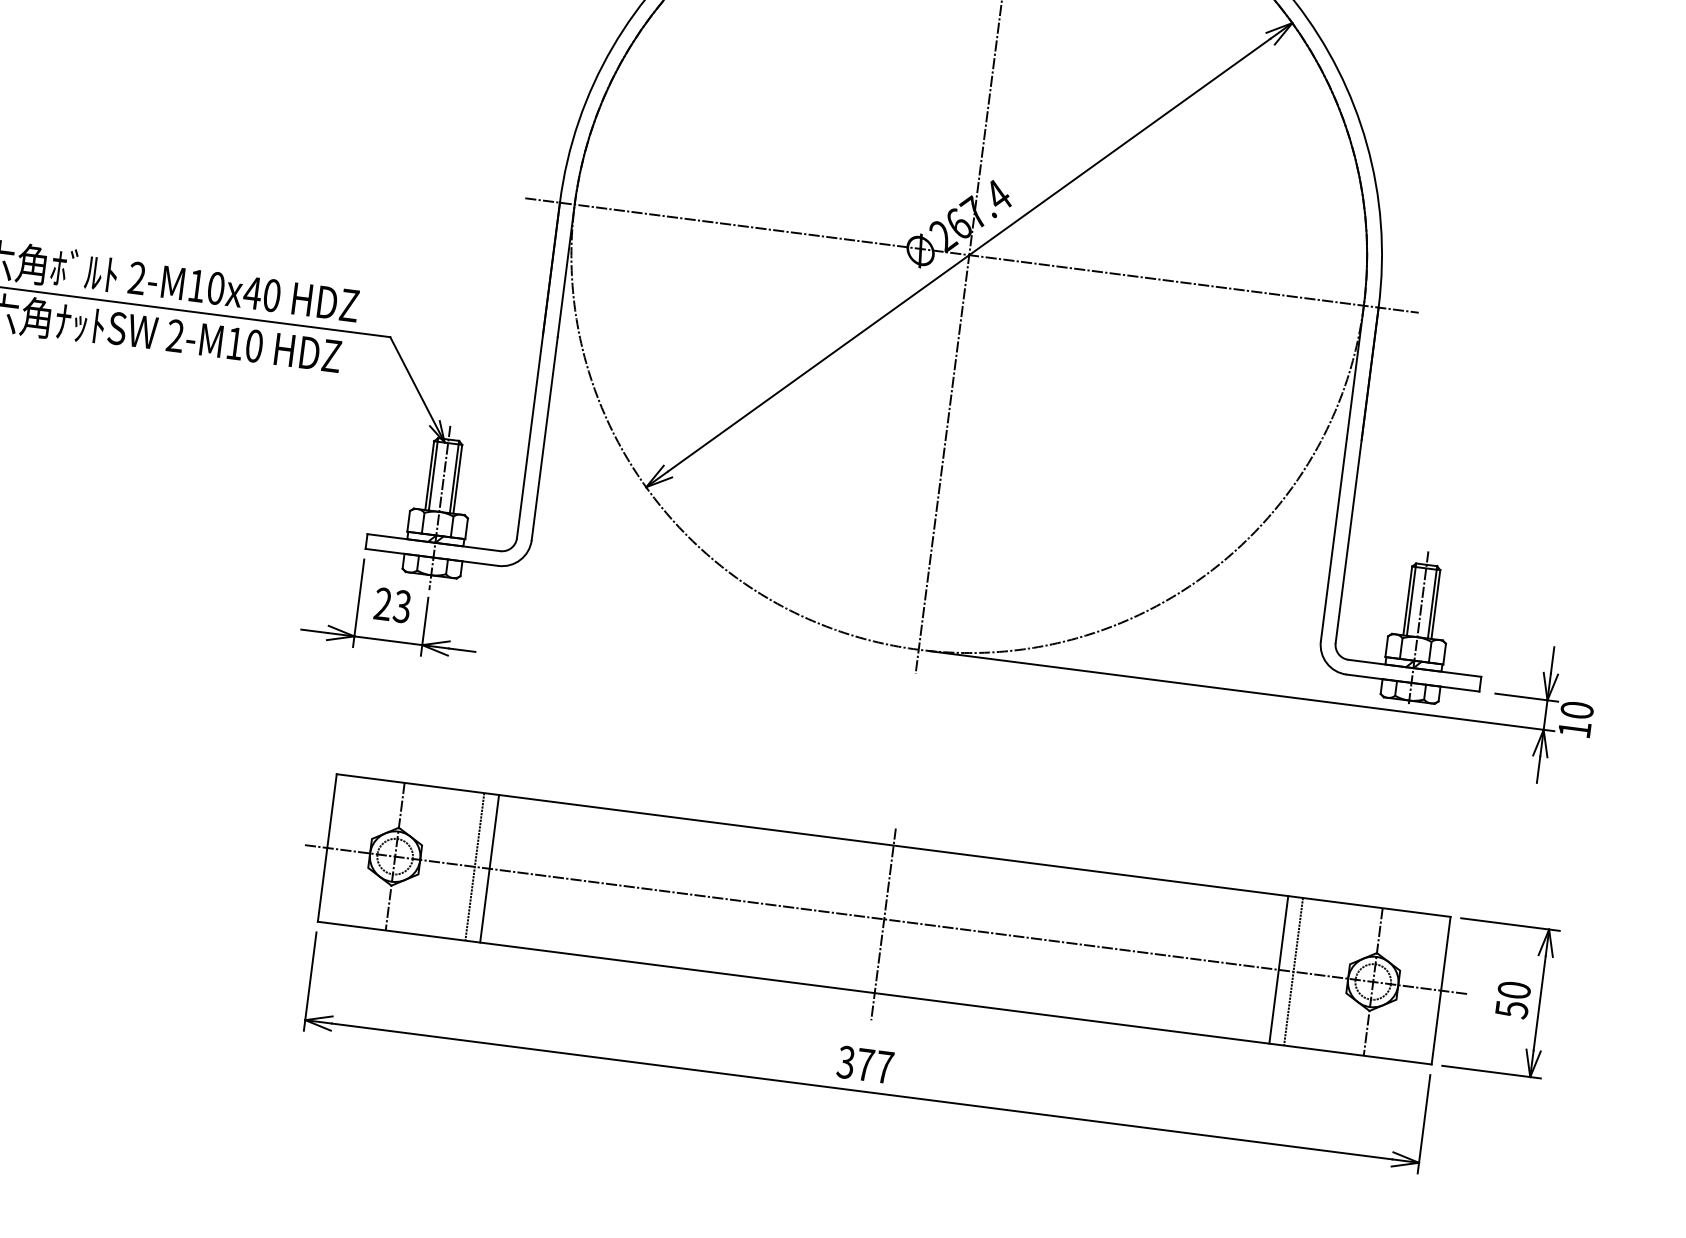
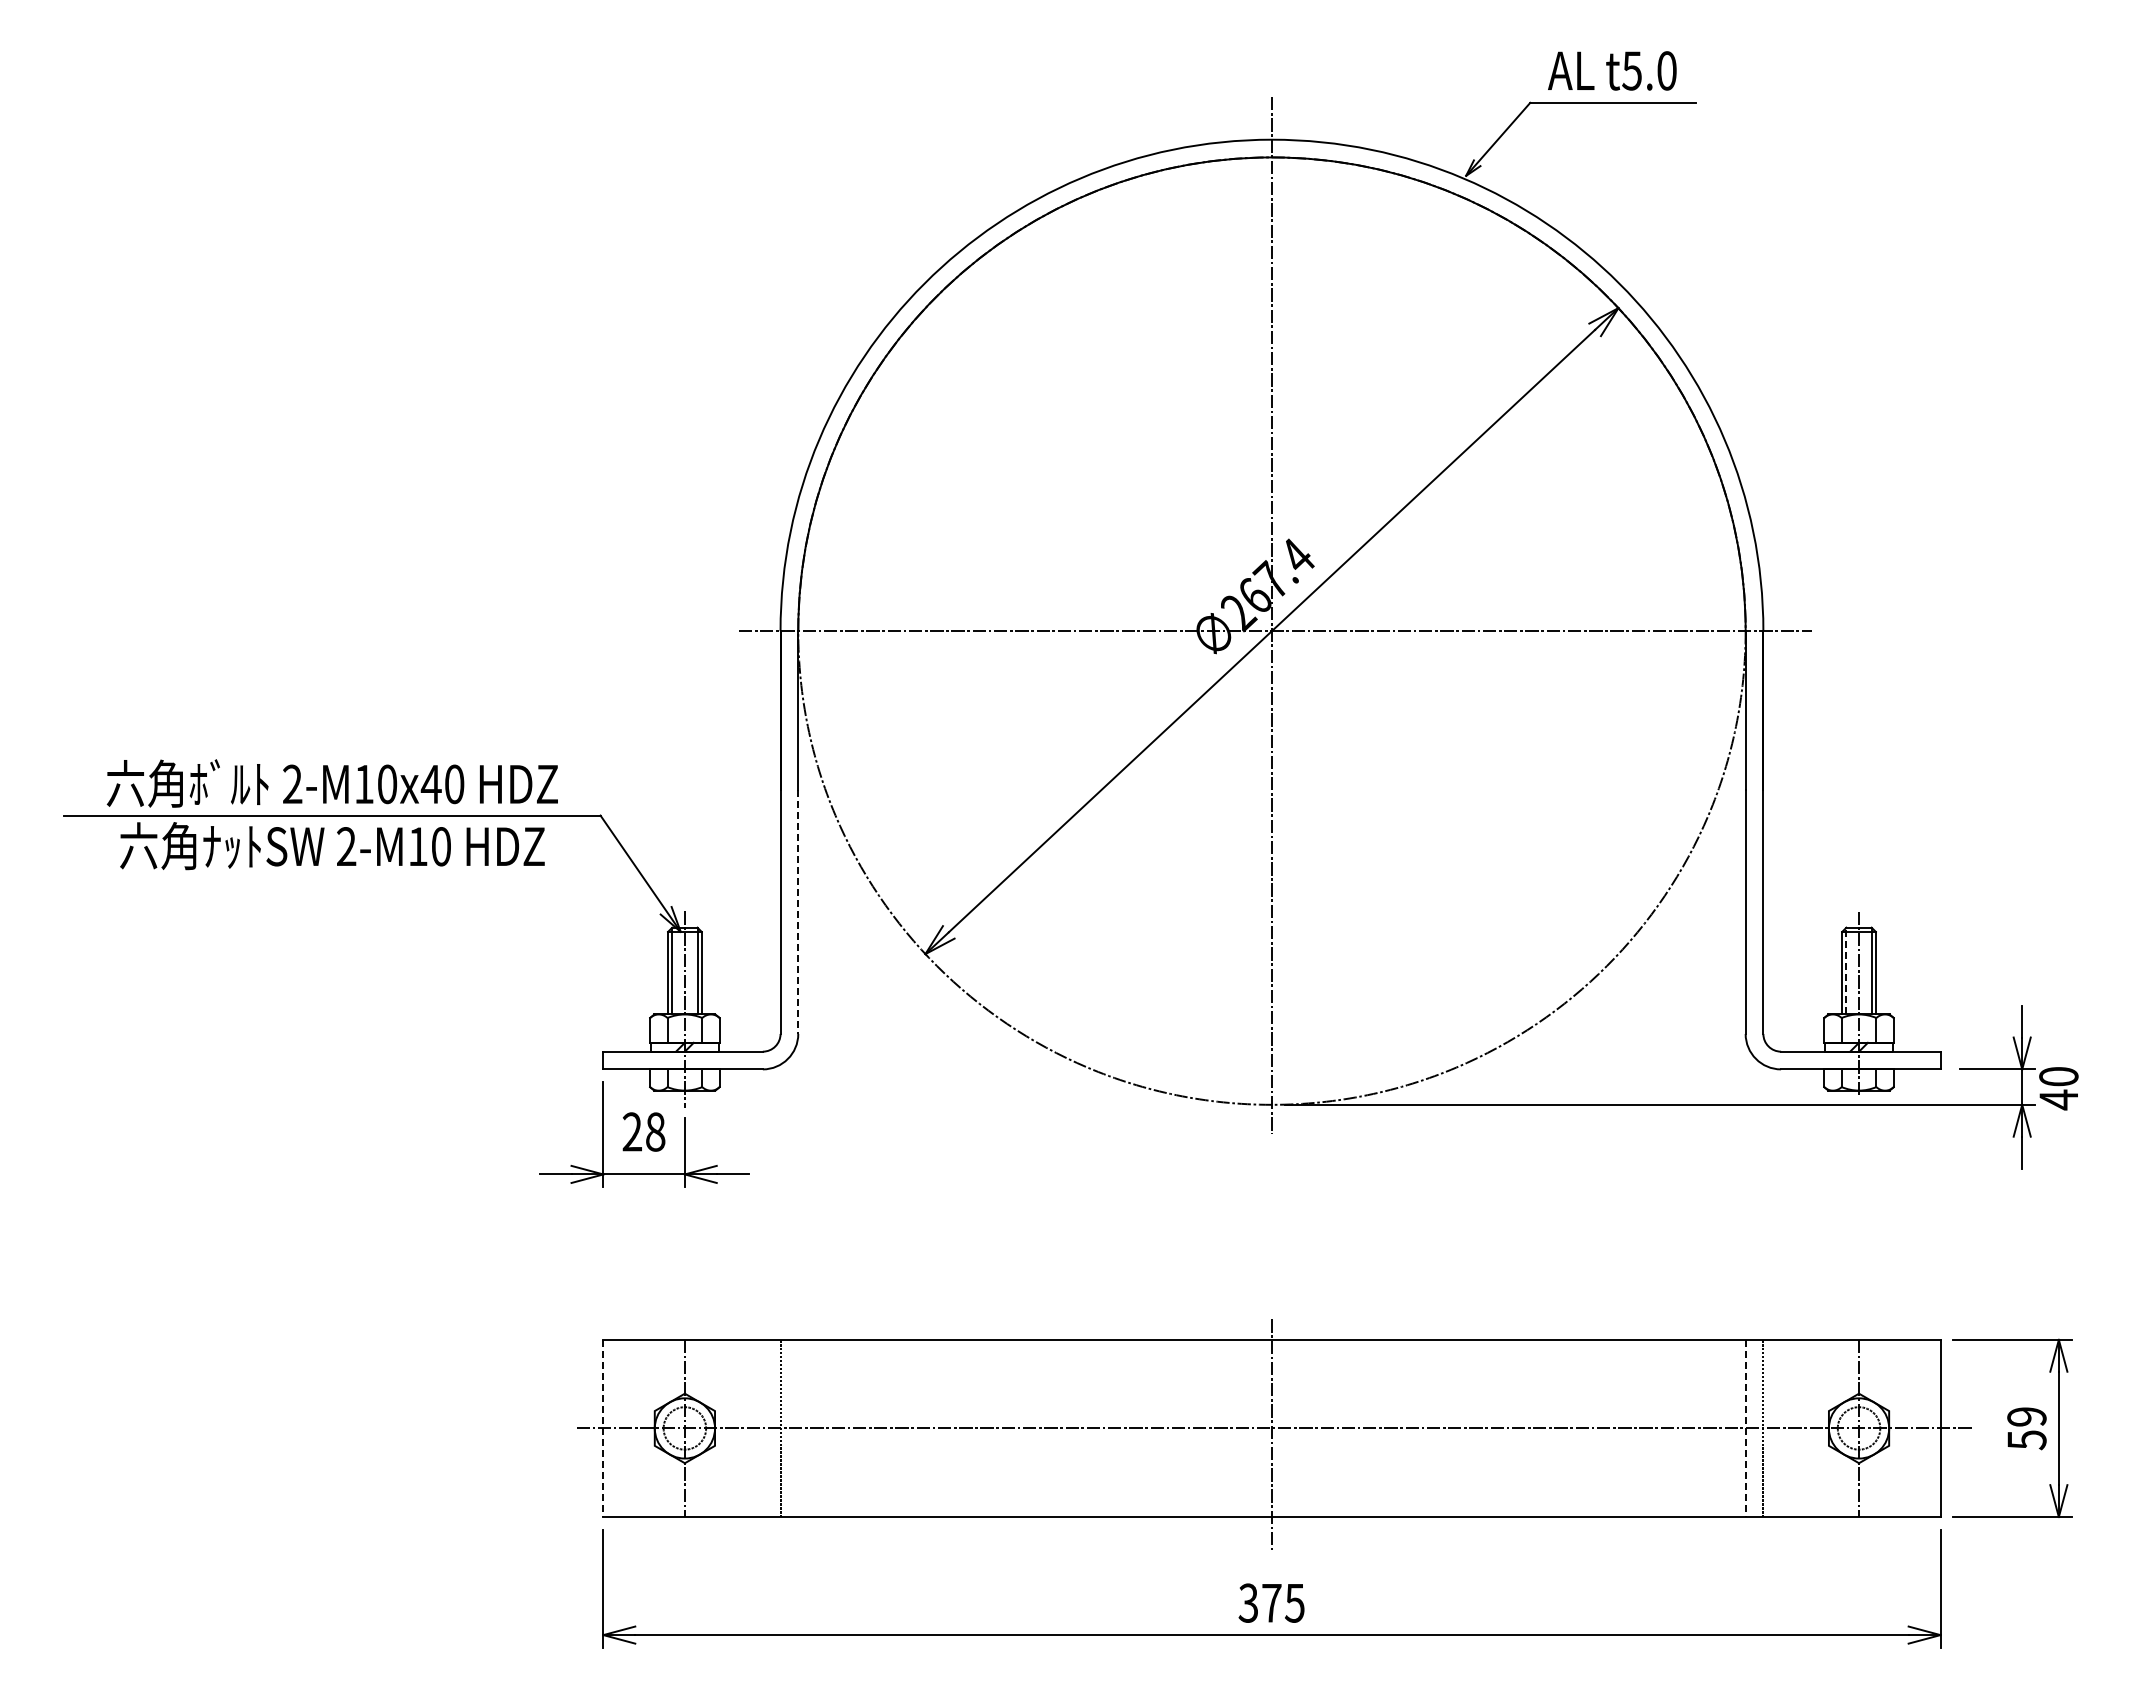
line: (544, 439) -> (798, 912), solid -> dashed
line: (1411, 599) -> (1846, 970), solid -> dashed
text: (402, 606) -> (655, 1131), 23 -> 28
text: (1574, 729) -> (2058, 1099), 10 -> 40
line: (327, 848) -> (603, 1428), solid -> dashed
line: (489, 868) -> (798, 1428), removed
line: (1278, 969) -> (1745, 1428), solid -> dashed
text: (1514, 989) -> (2026, 1416), 50 -> 59
text: (884, 1067) -> (1294, 1603), 377 -> 375

